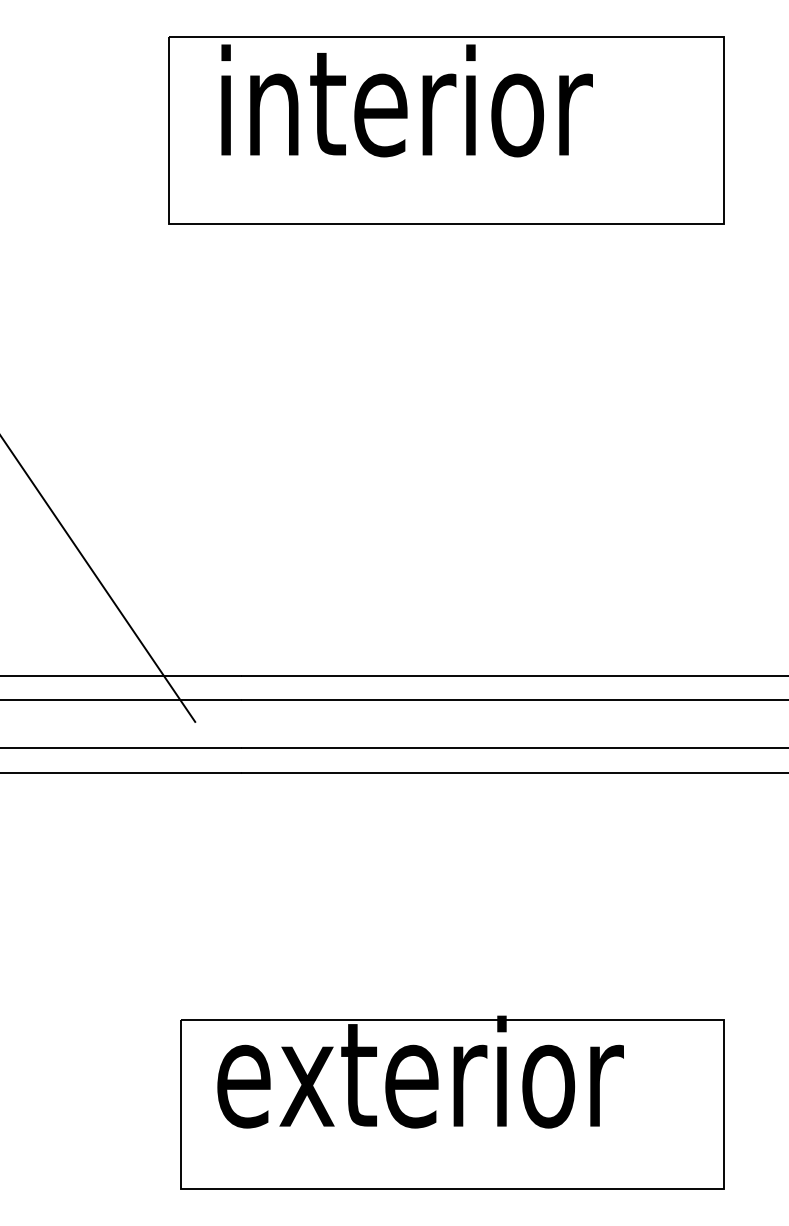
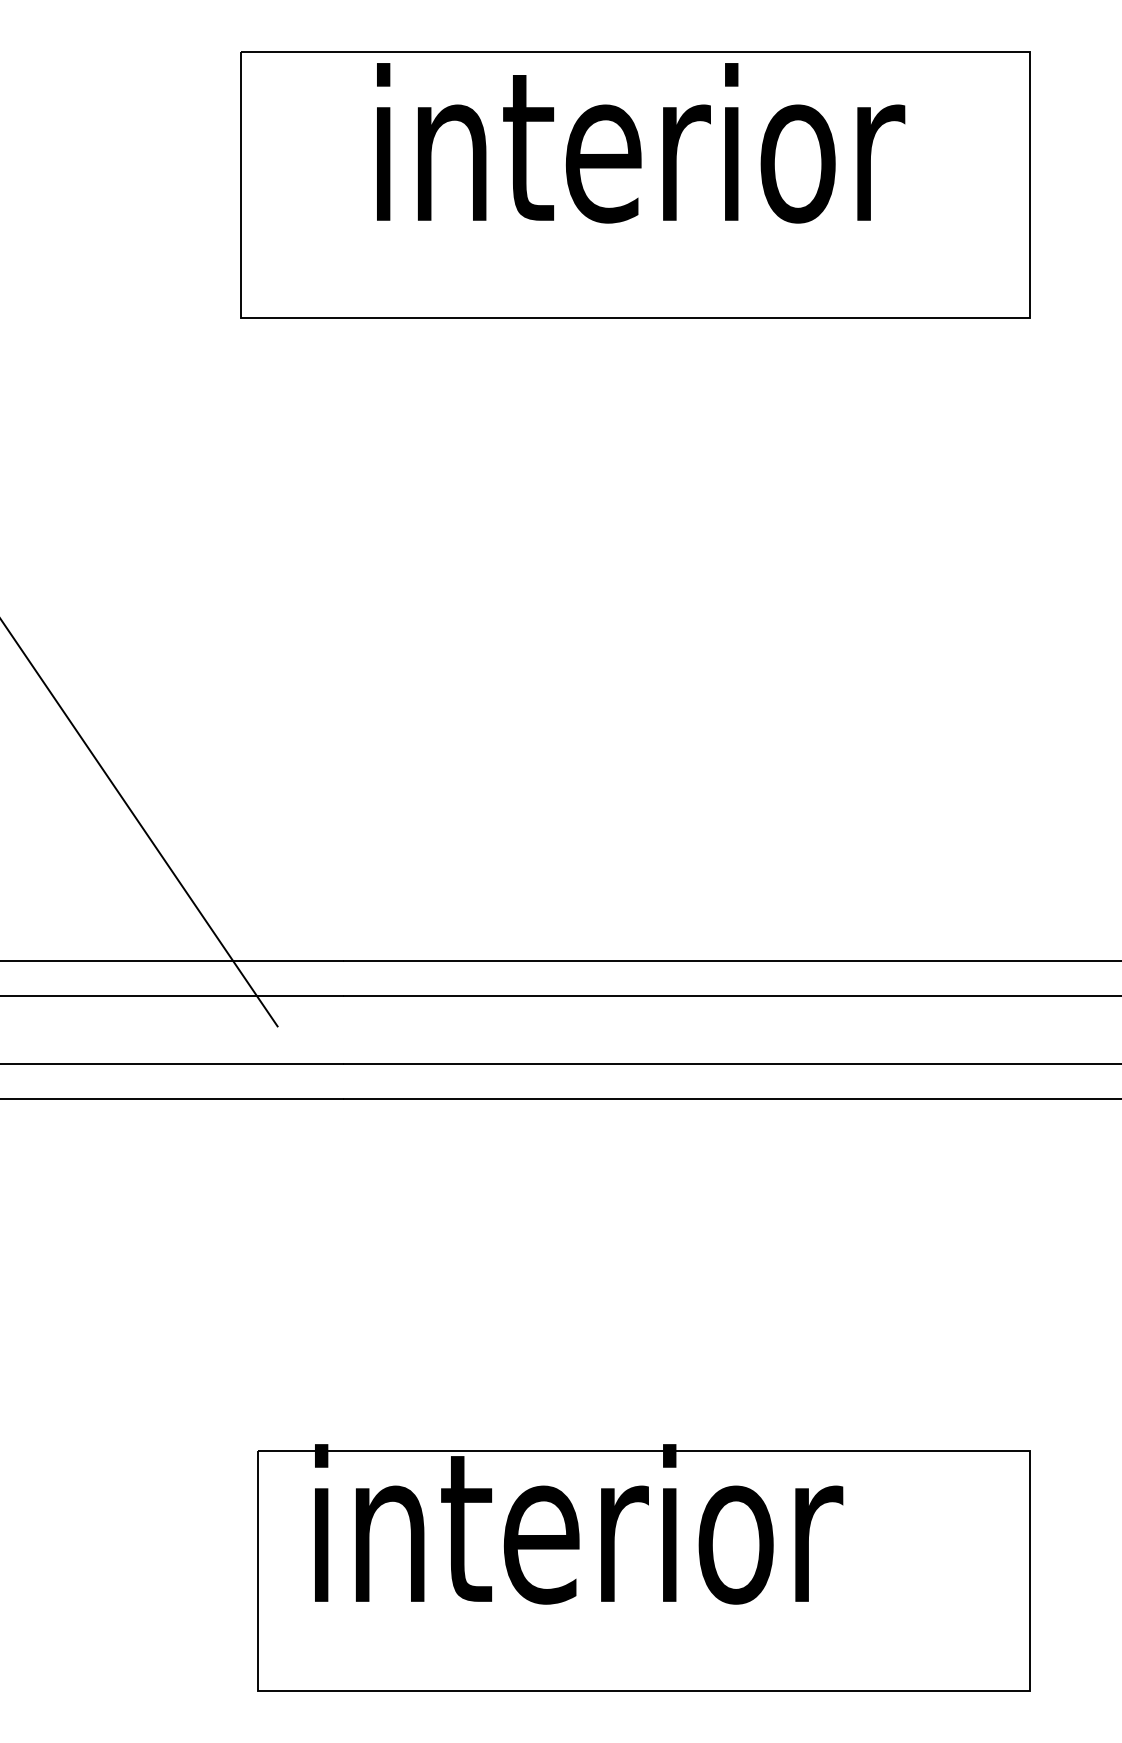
text: (407, 101) -> (641, 143), moved
text: (420, 1072) -> (598, 1524), exterior -> interior

